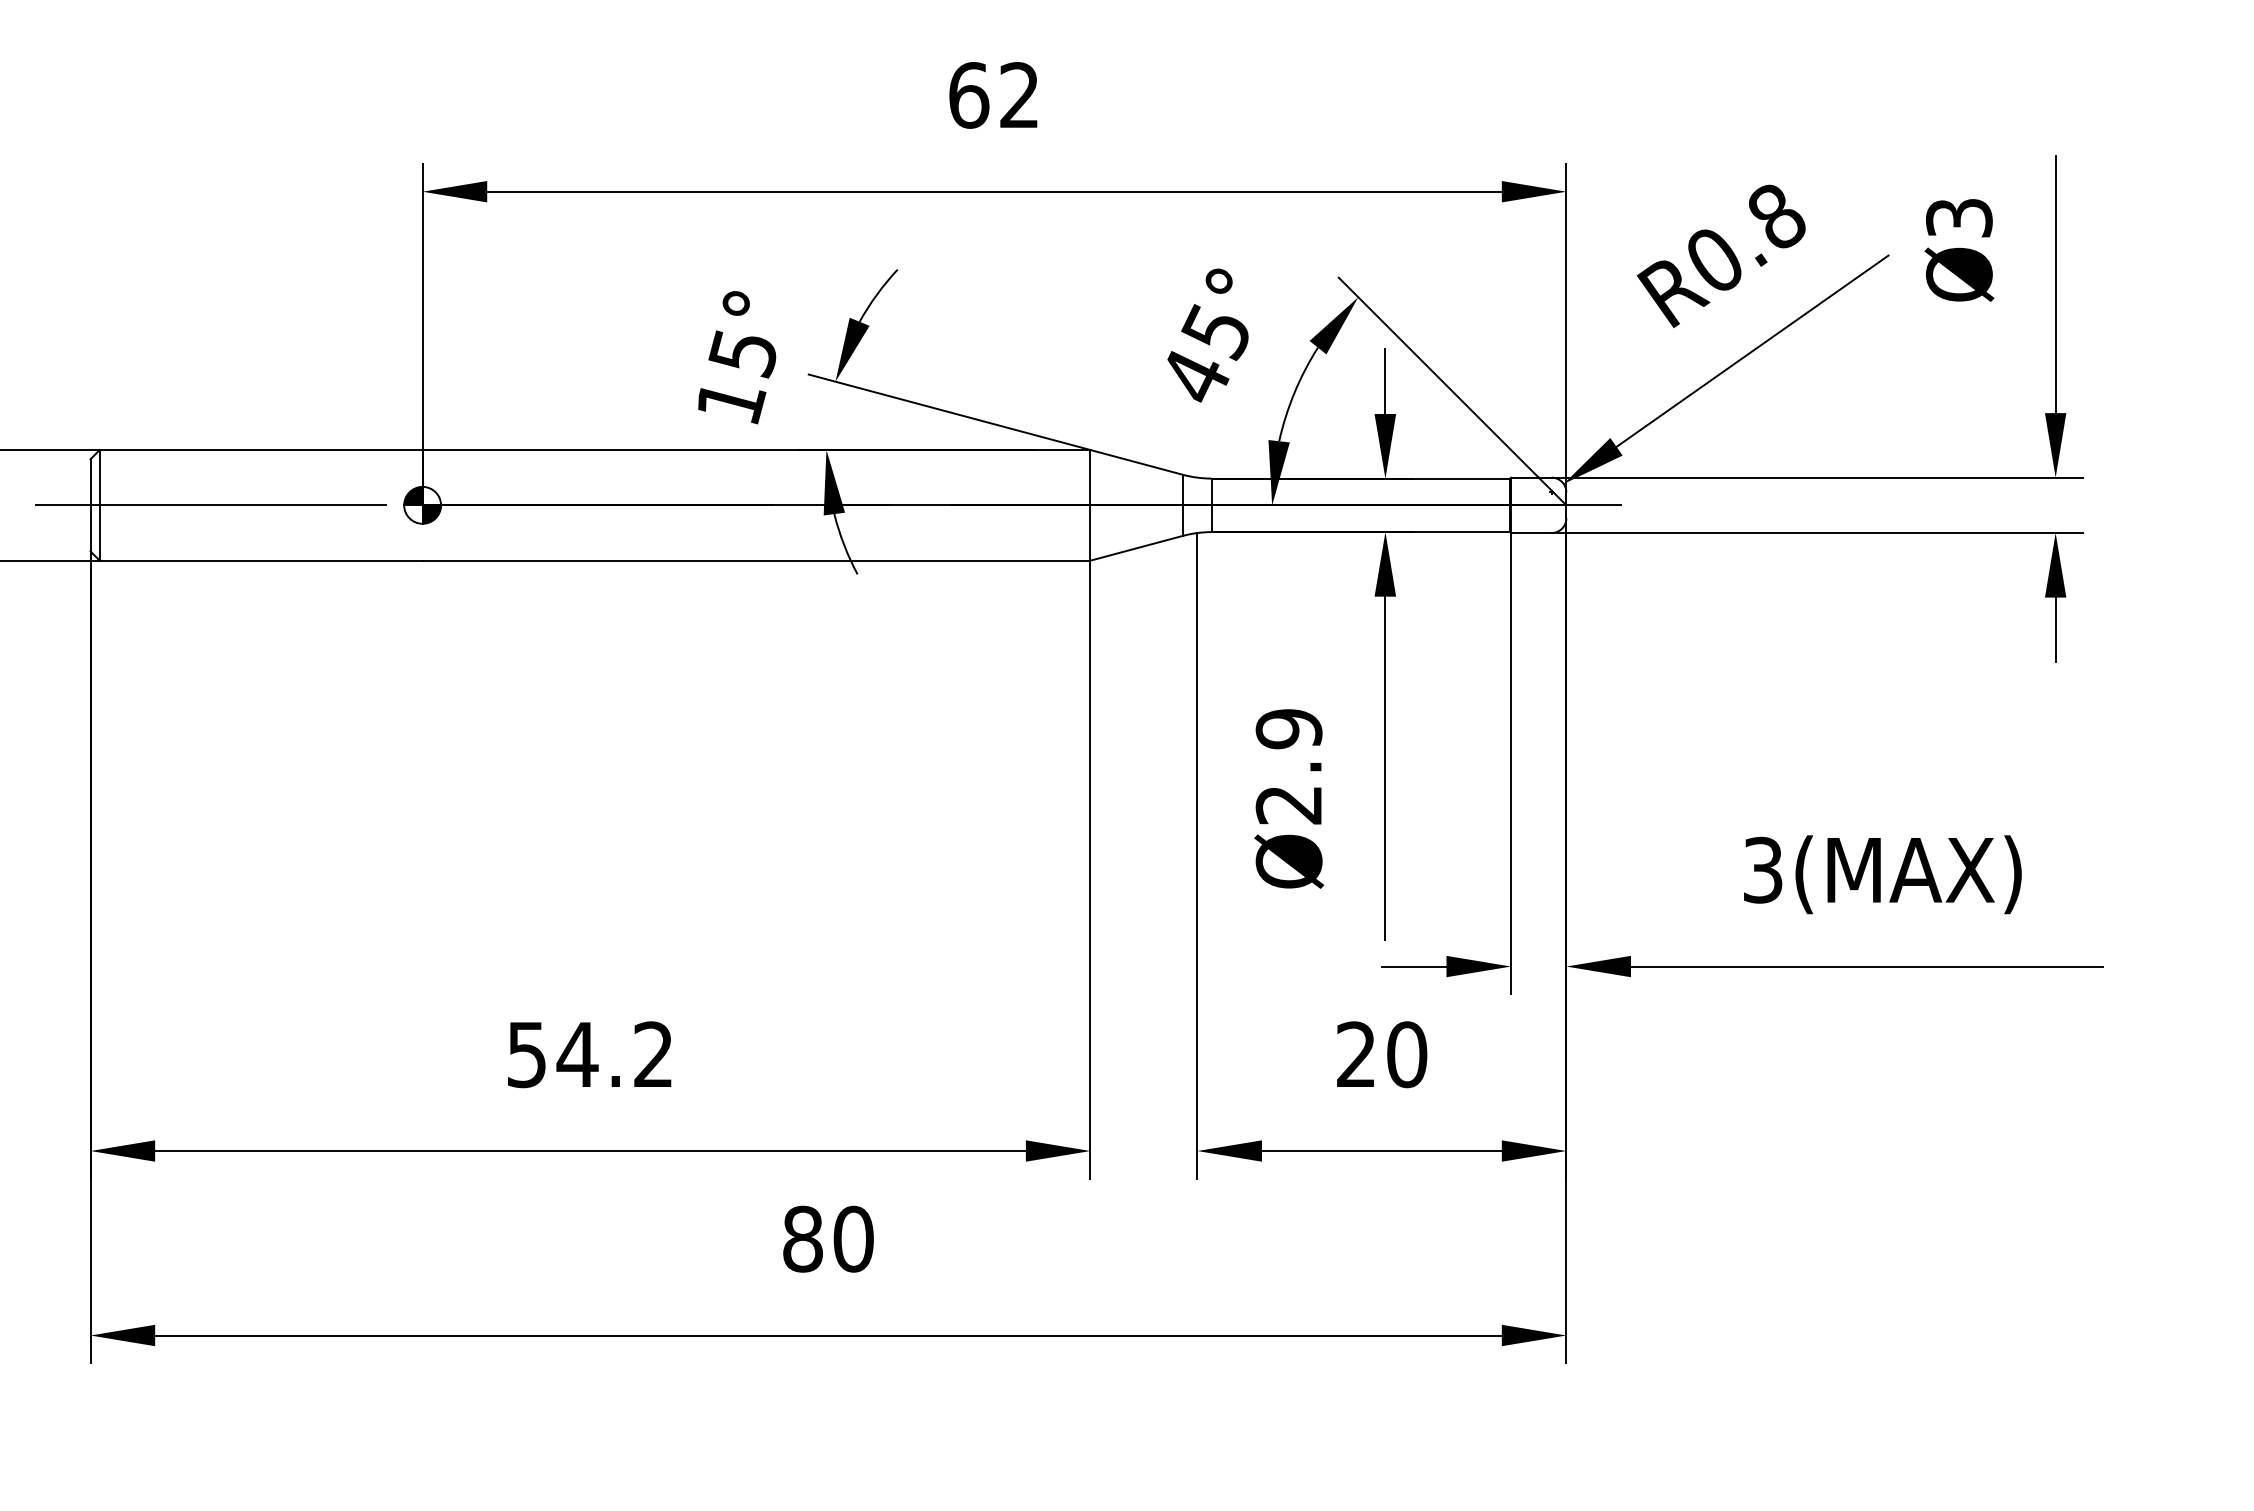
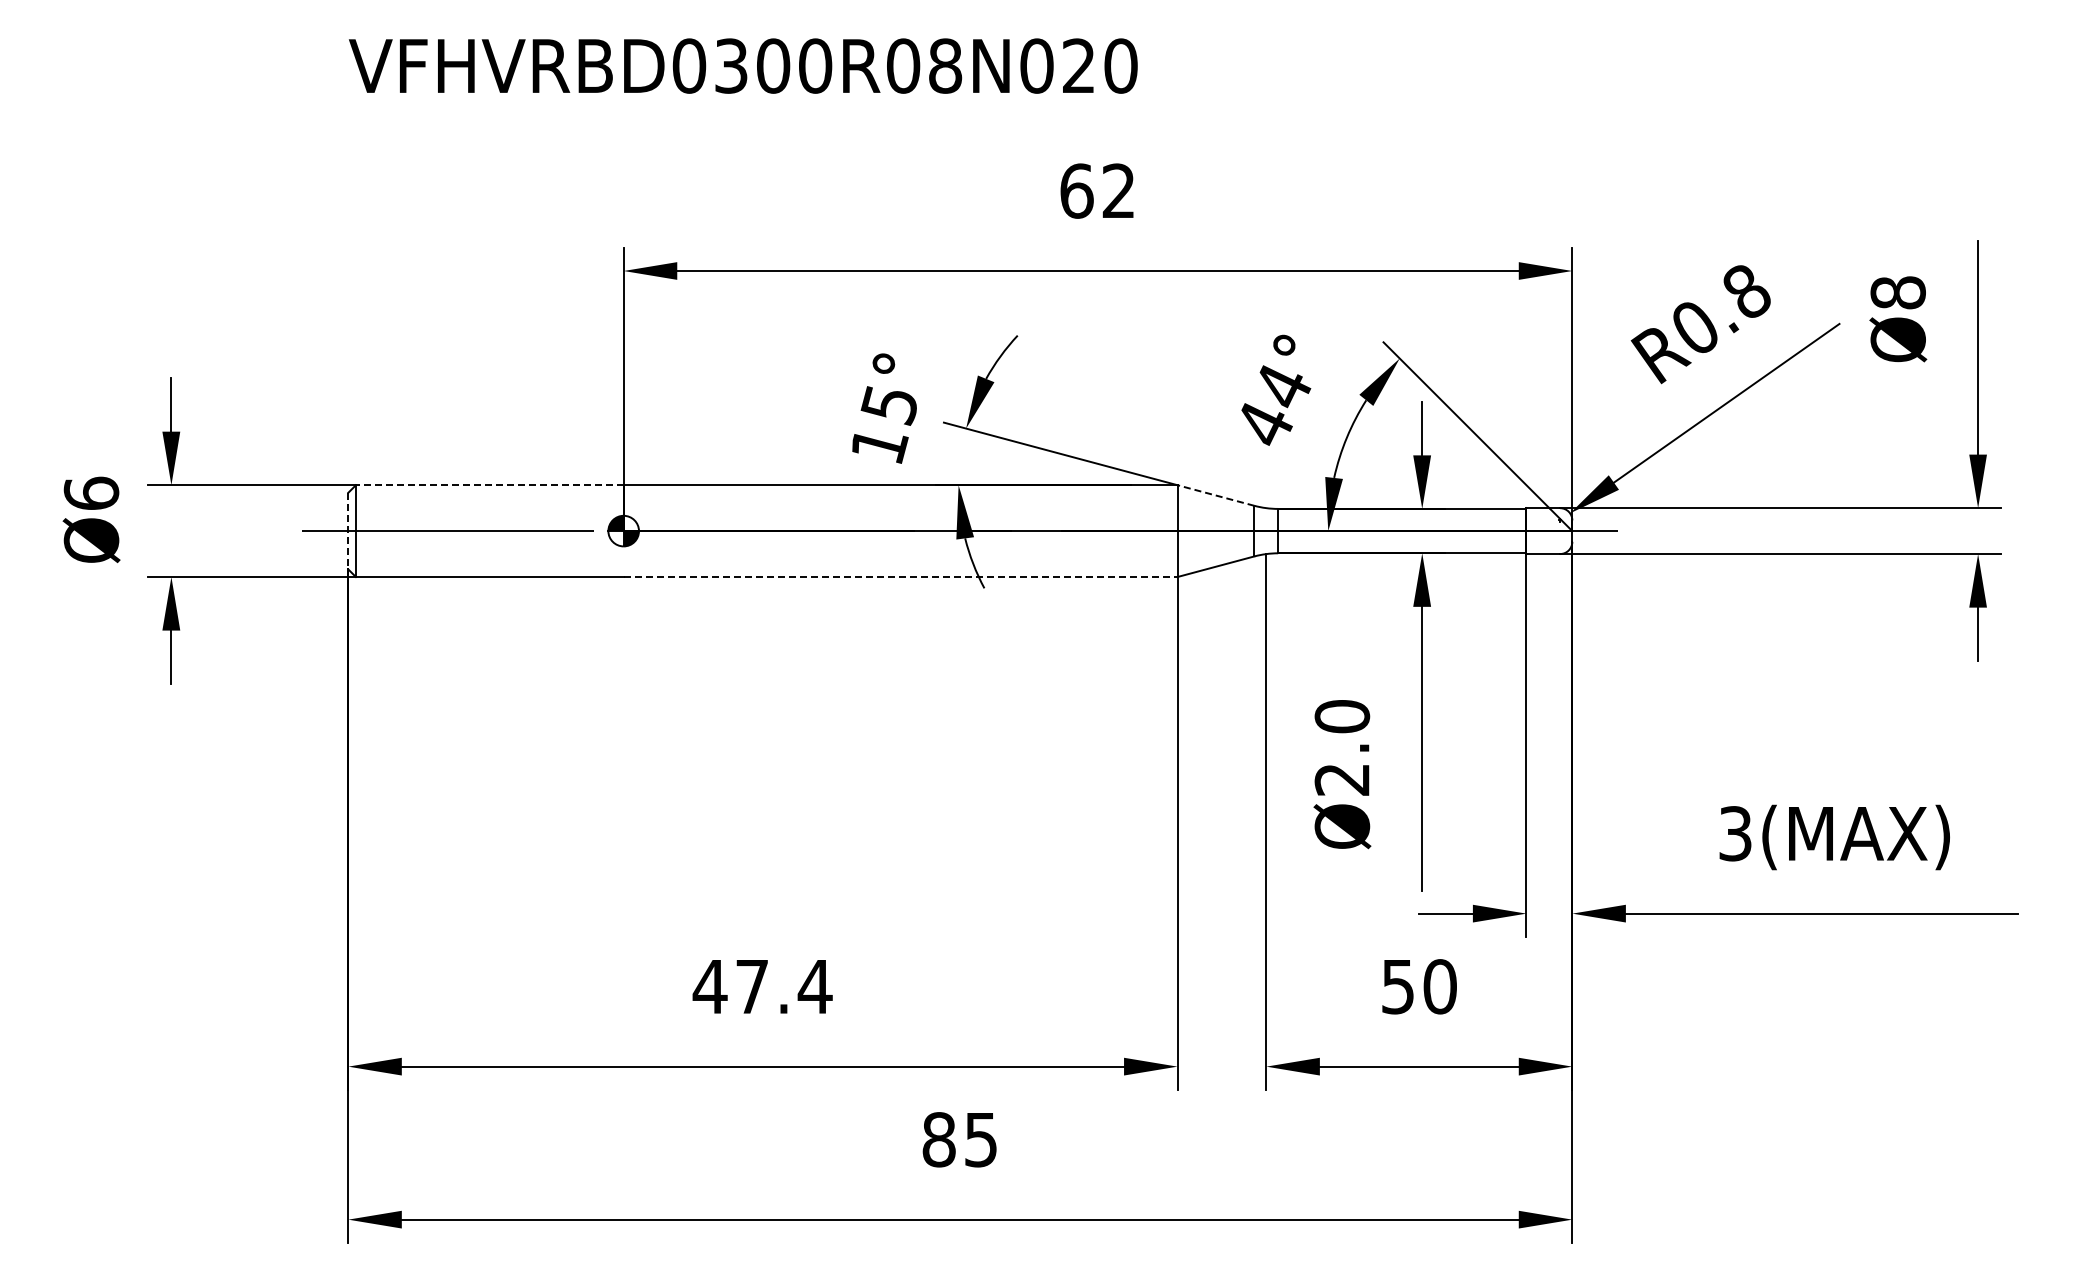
text: (1958, 217) -> (1897, 292), Ø3 -> Ø8
text: (1215, 332) -> (1281, 387), 45° -> 44°
line: (260, 450) -> (489, 485), solid -> dashed
line: (1136, 462) -> (1215, 495), solid -> dashed
line: (90, 505) -> (348, 531), solid -> dashed
line: (756, 561) -> (900, 577), solid -> dashed
text: (1289, 728) -> (1342, 716), Ø2.9 -> Ø2.0
text: (589, 1054) -> (762, 986), 54.2 -> 47.4
text: (1355, 1054) -> (1397, 986), 20 -> 50
text: (852, 1238) -> (980, 1139), 80 -> 85

